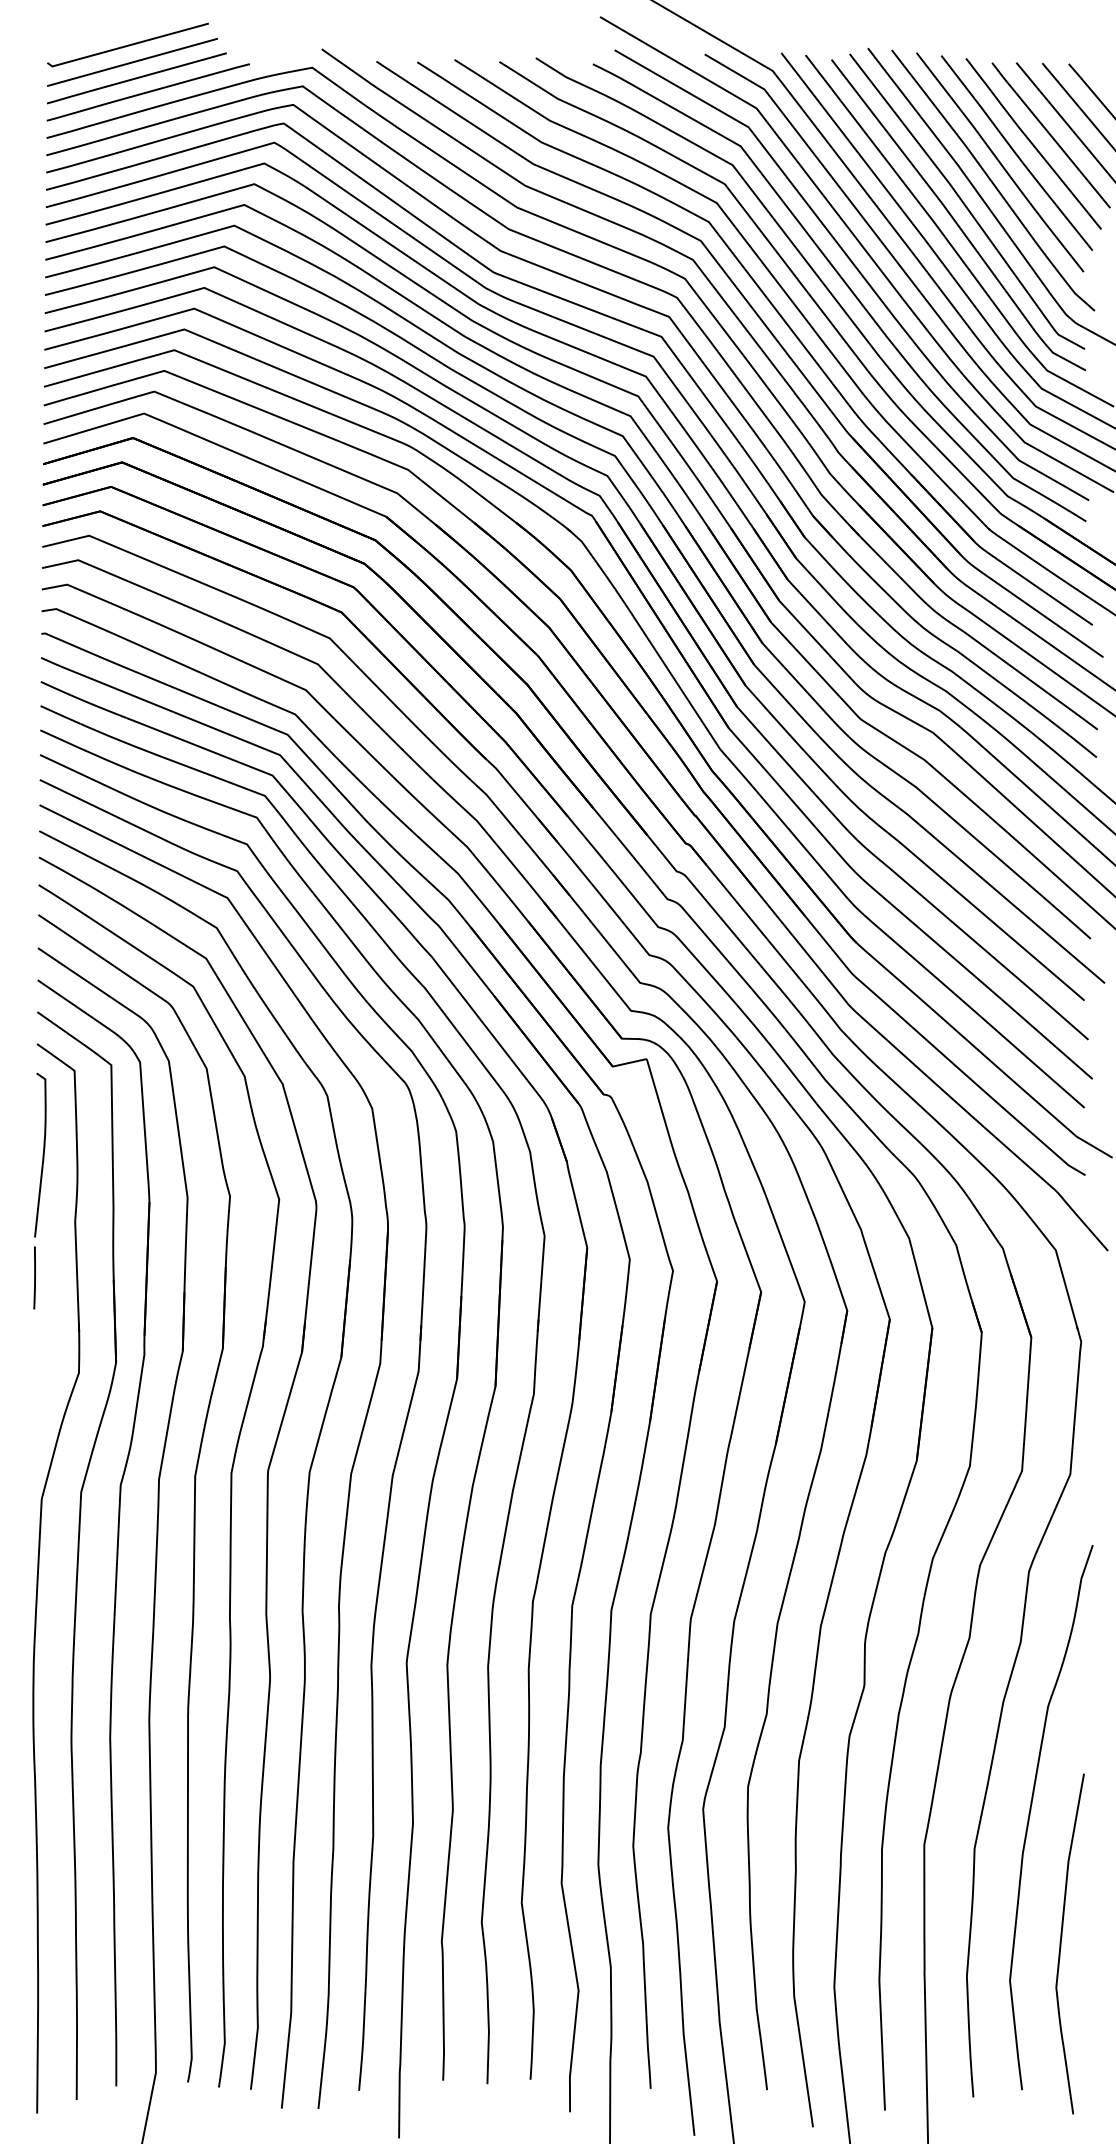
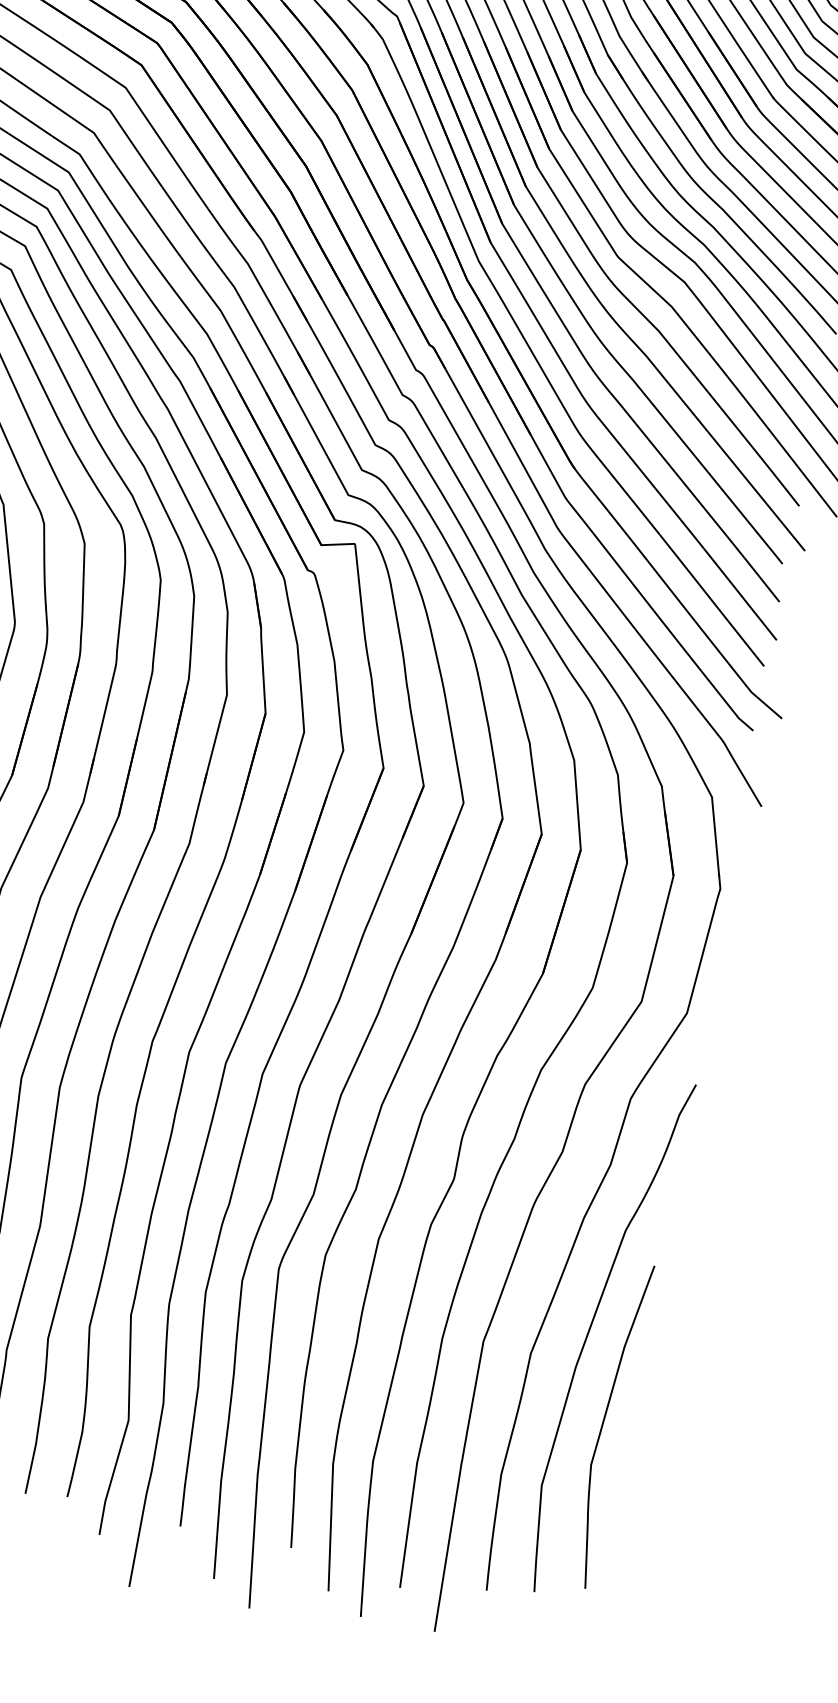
curve: (1061, 1943) -> (603, 1423), moved

